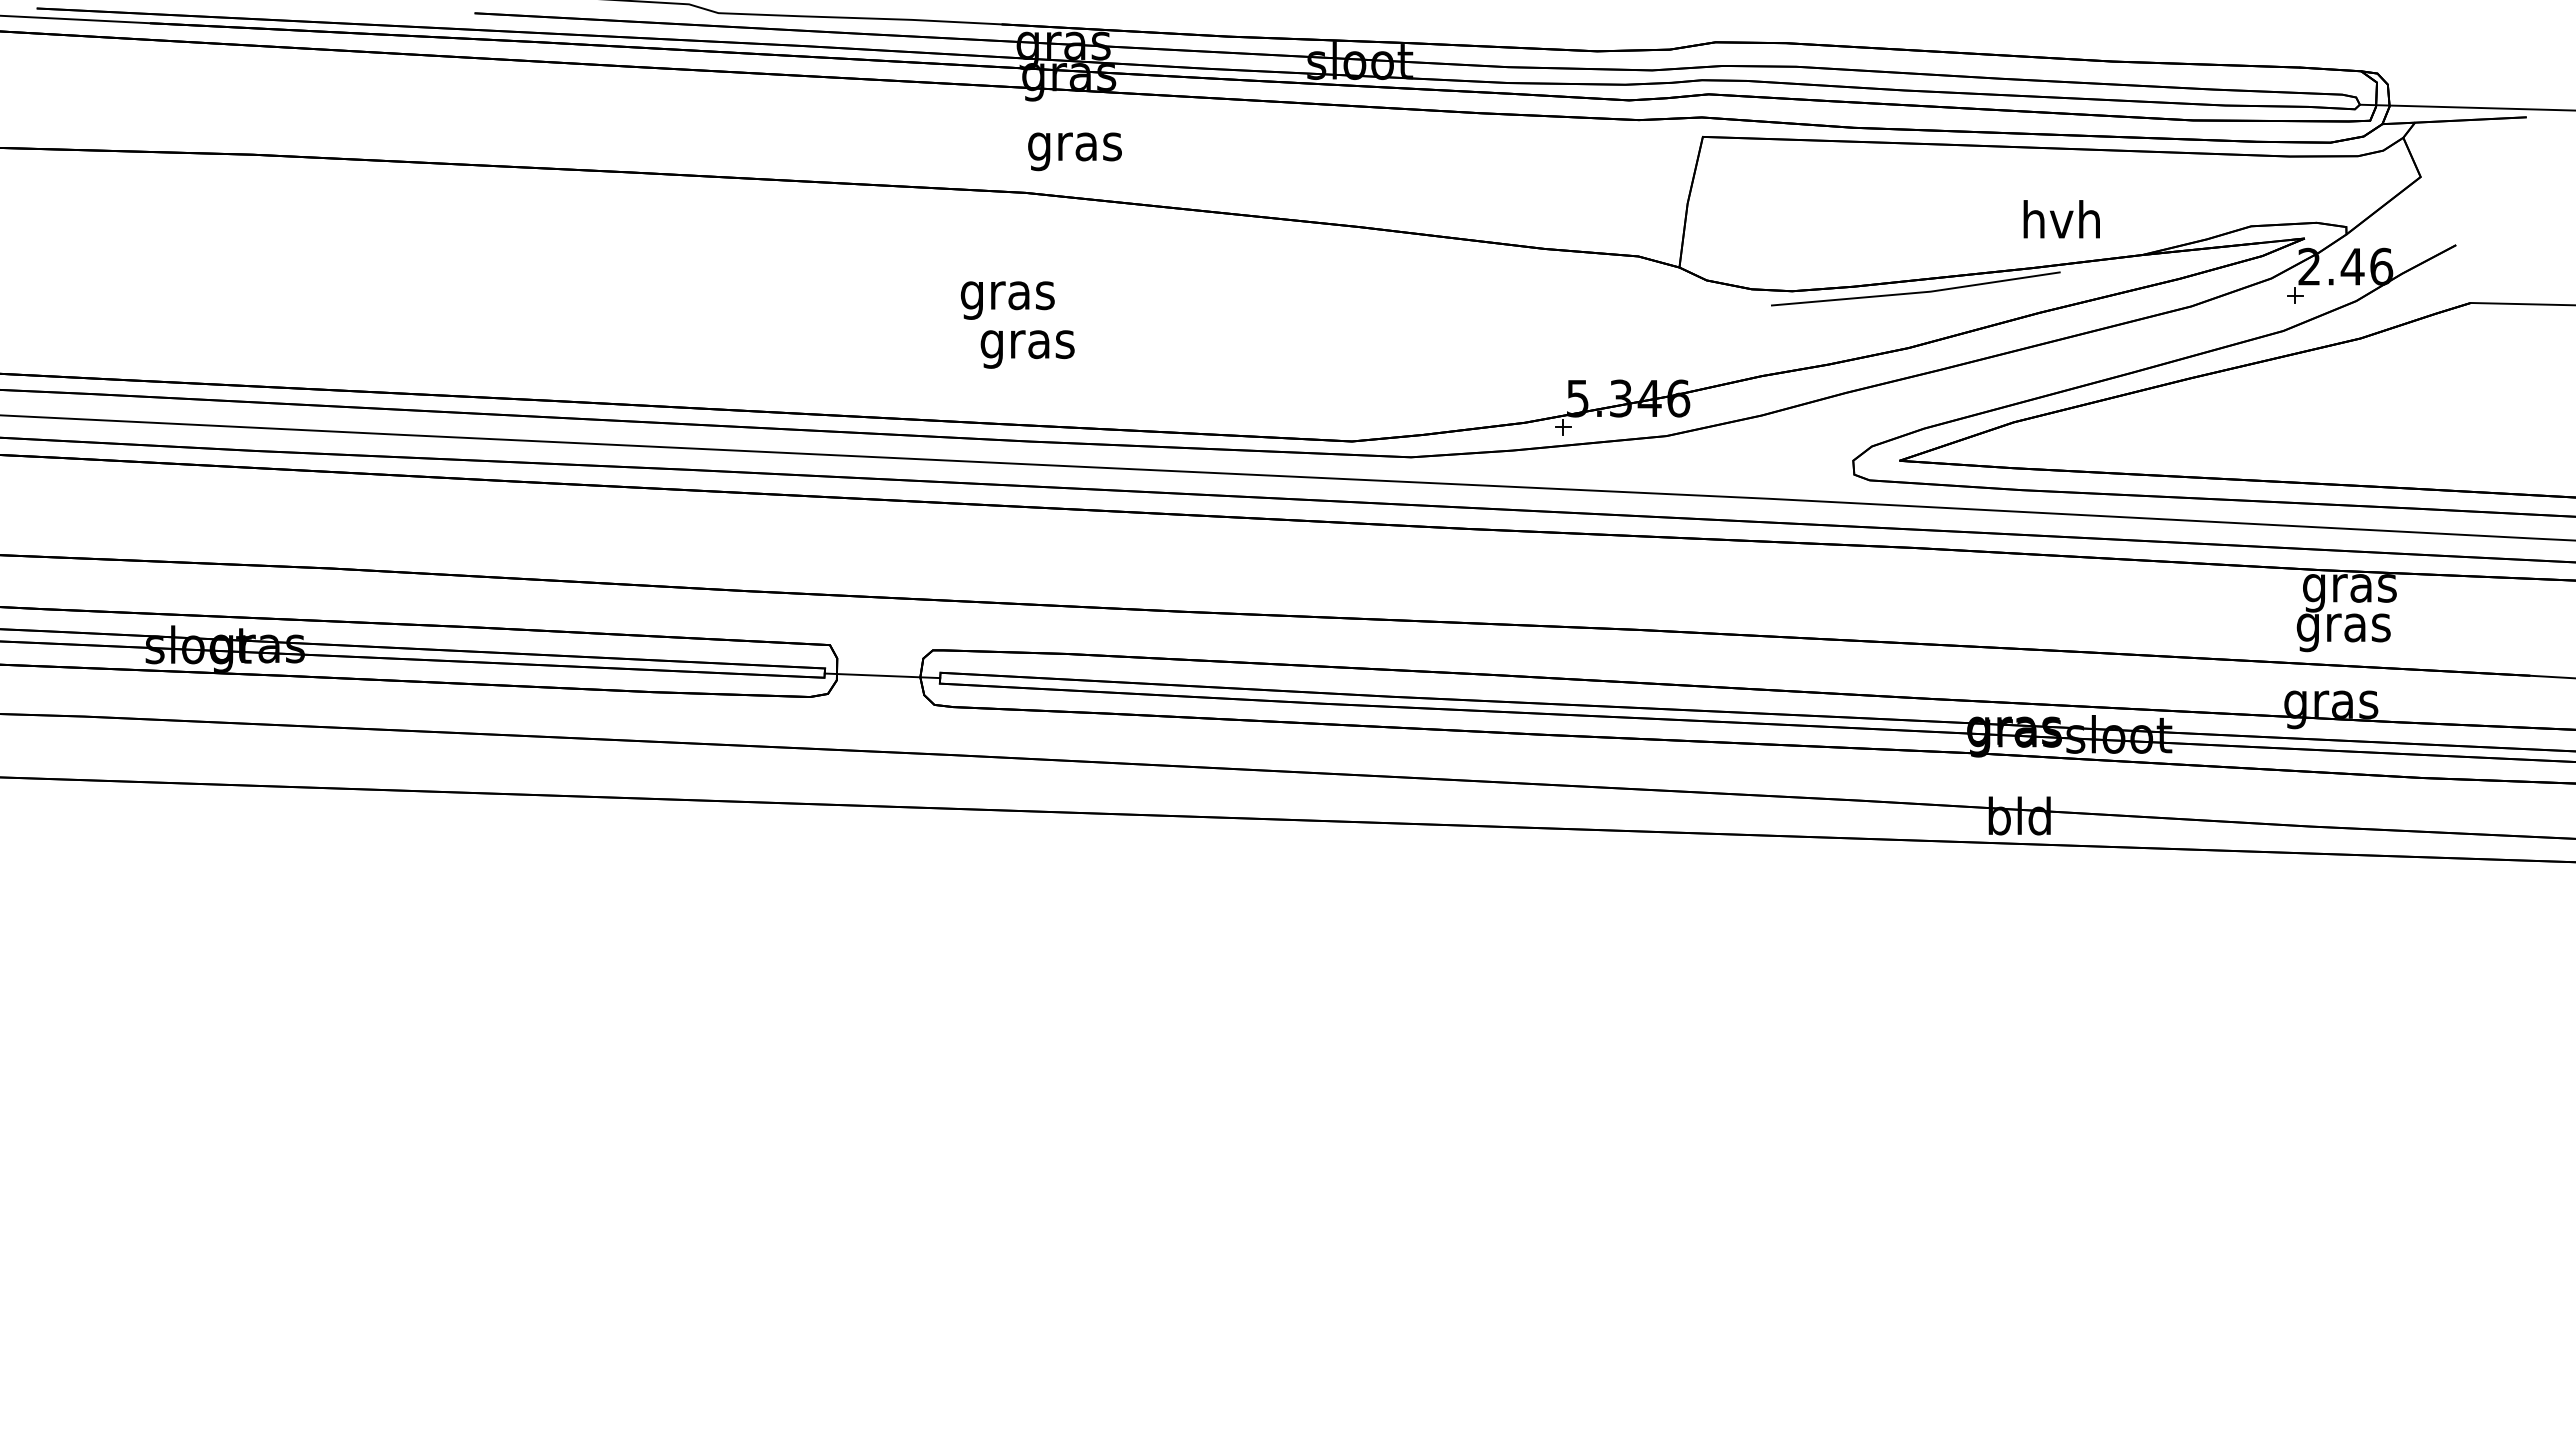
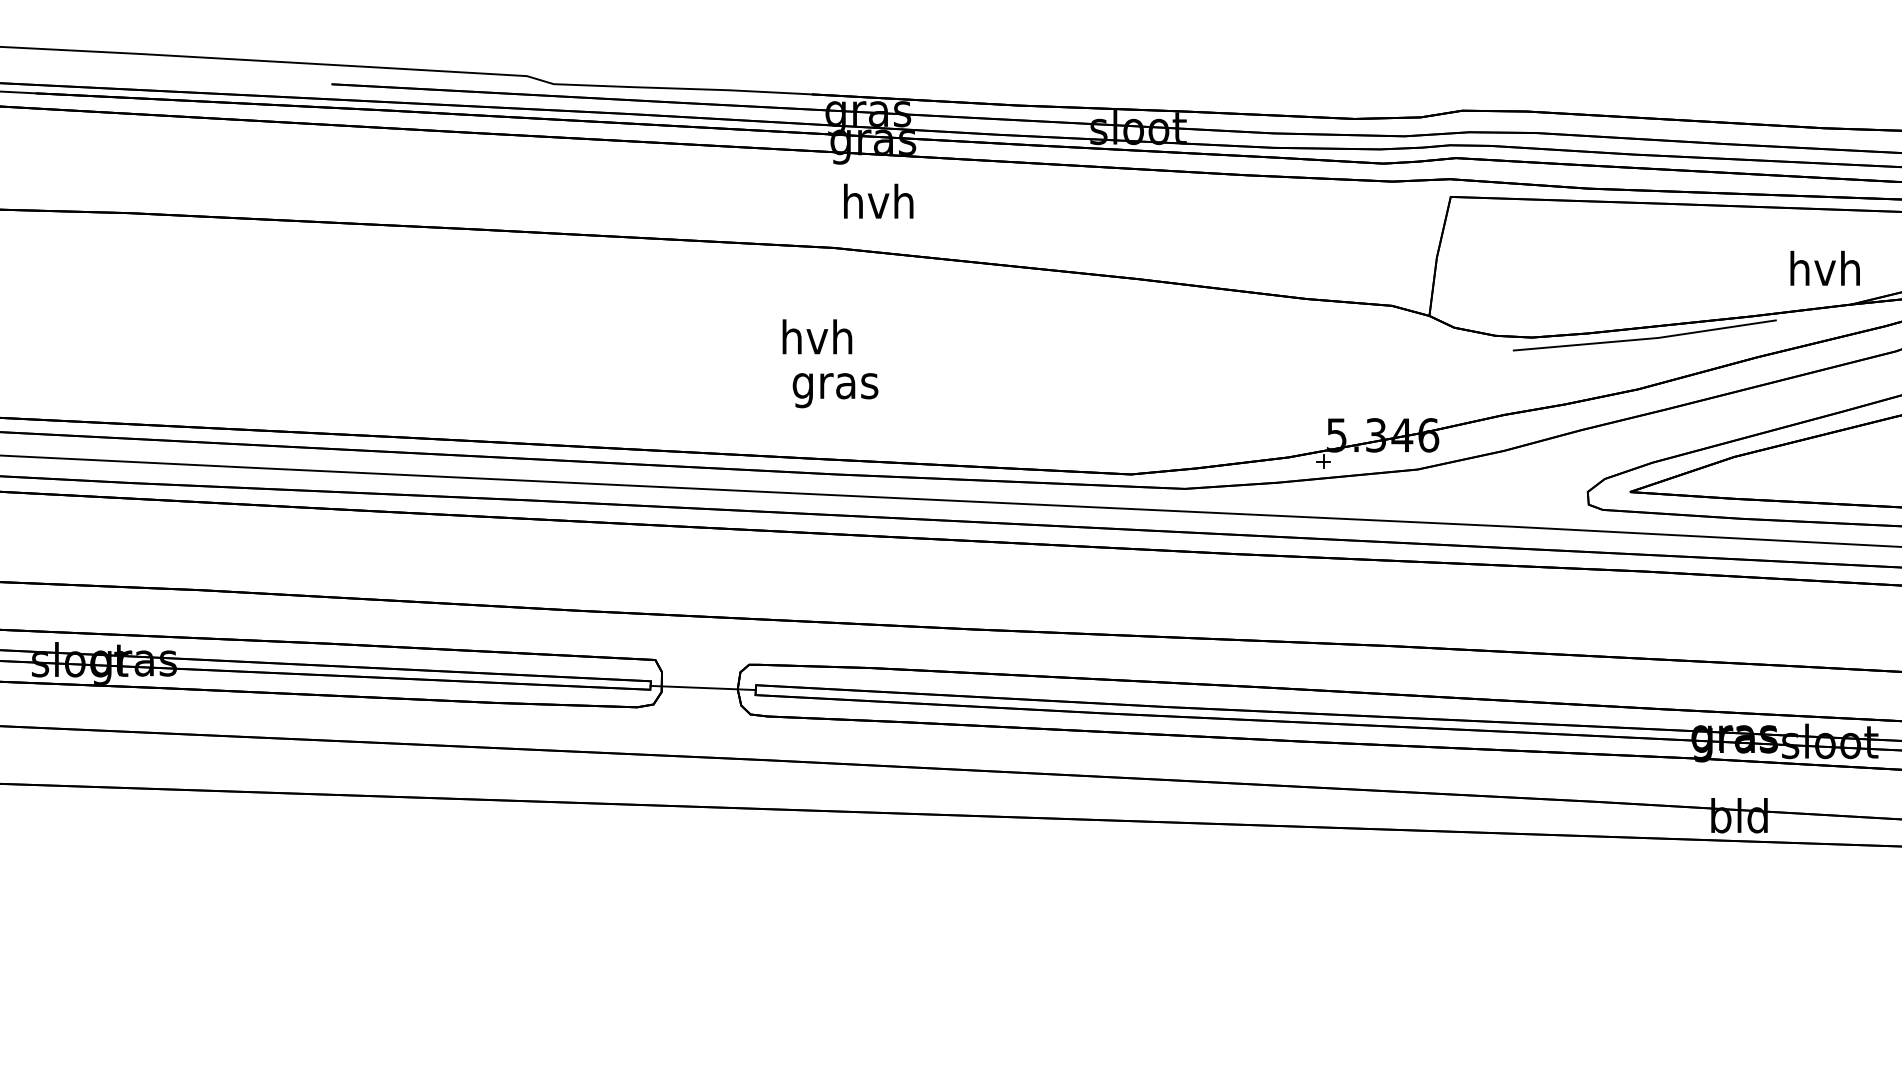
text: (1074, 146) -> (878, 205), gras -> hvh
text: (2061, 219) -> (1824, 268), moved
text: (1007, 295) -> (817, 341), gras -> hvh

